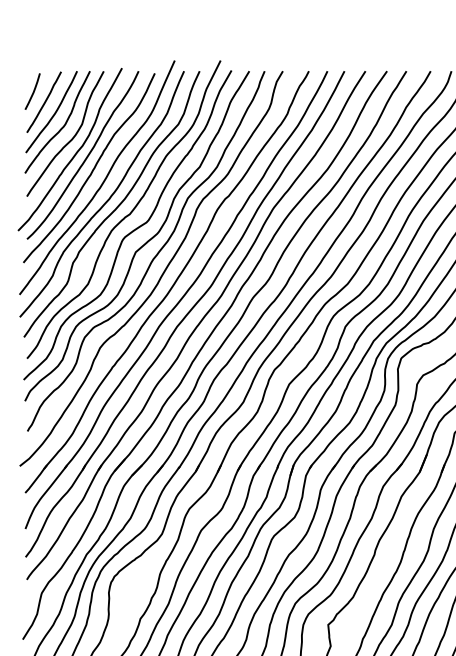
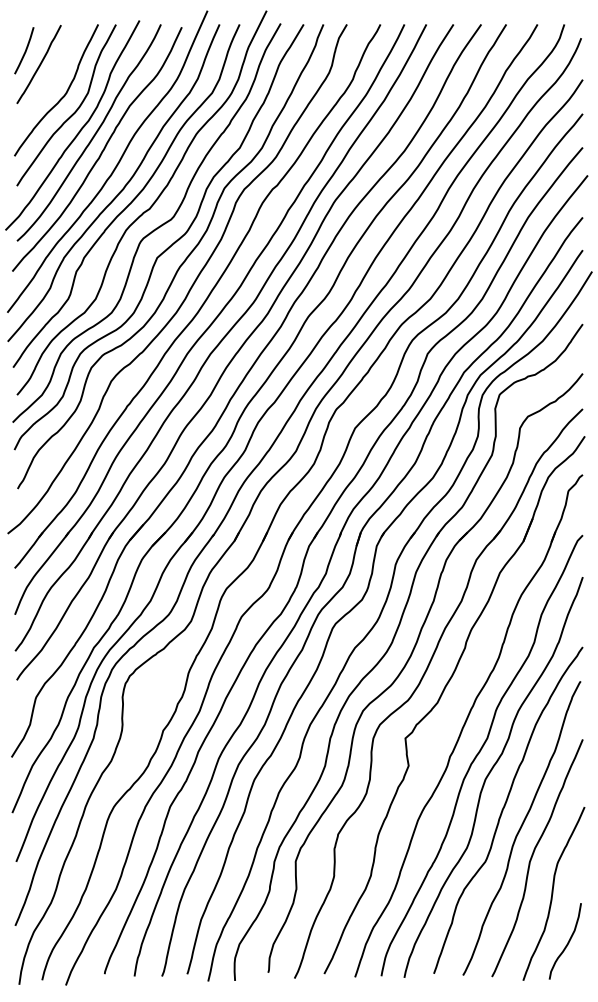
curve: (53, 113) -> (51, 79), removed

